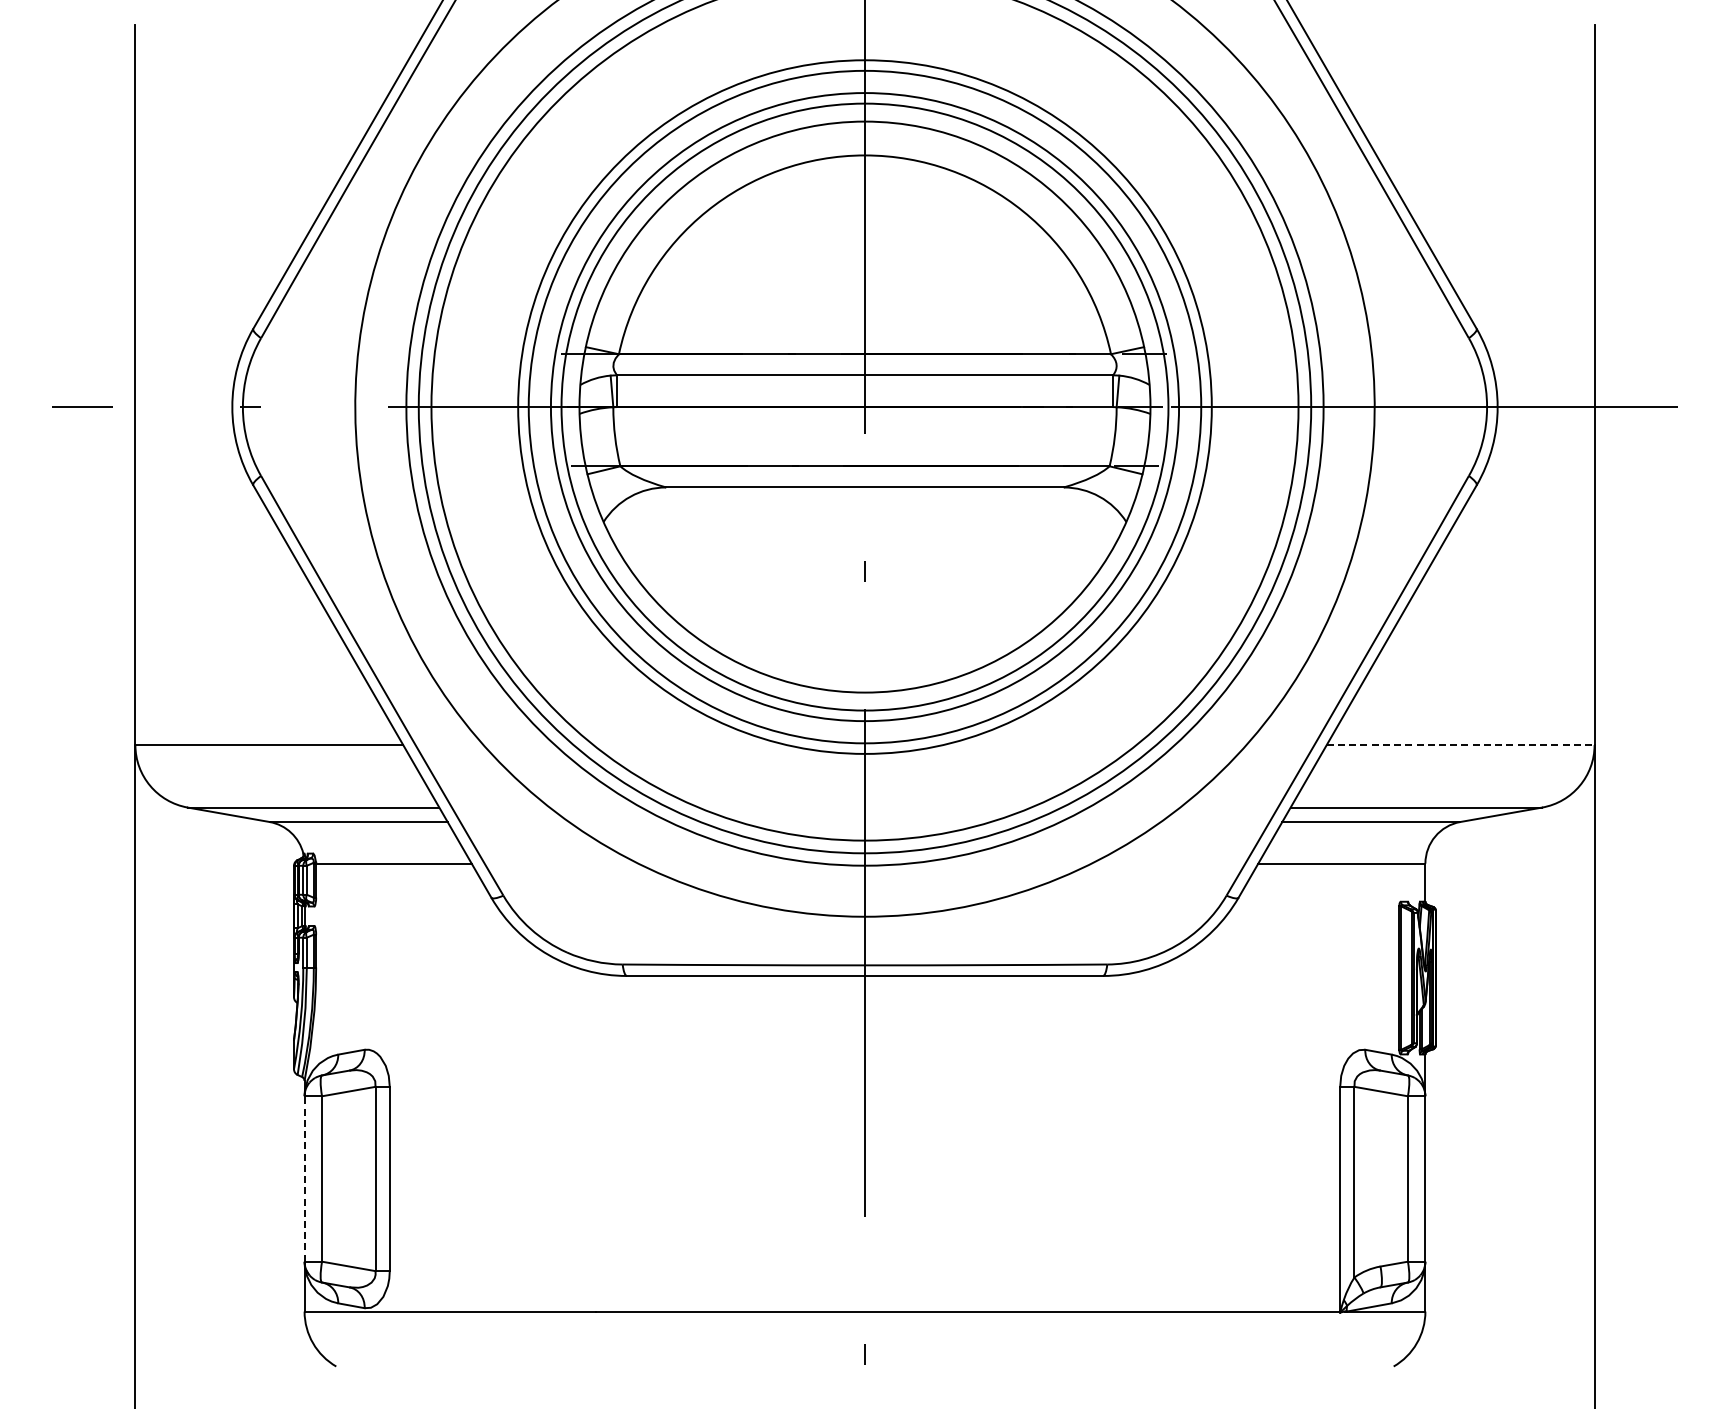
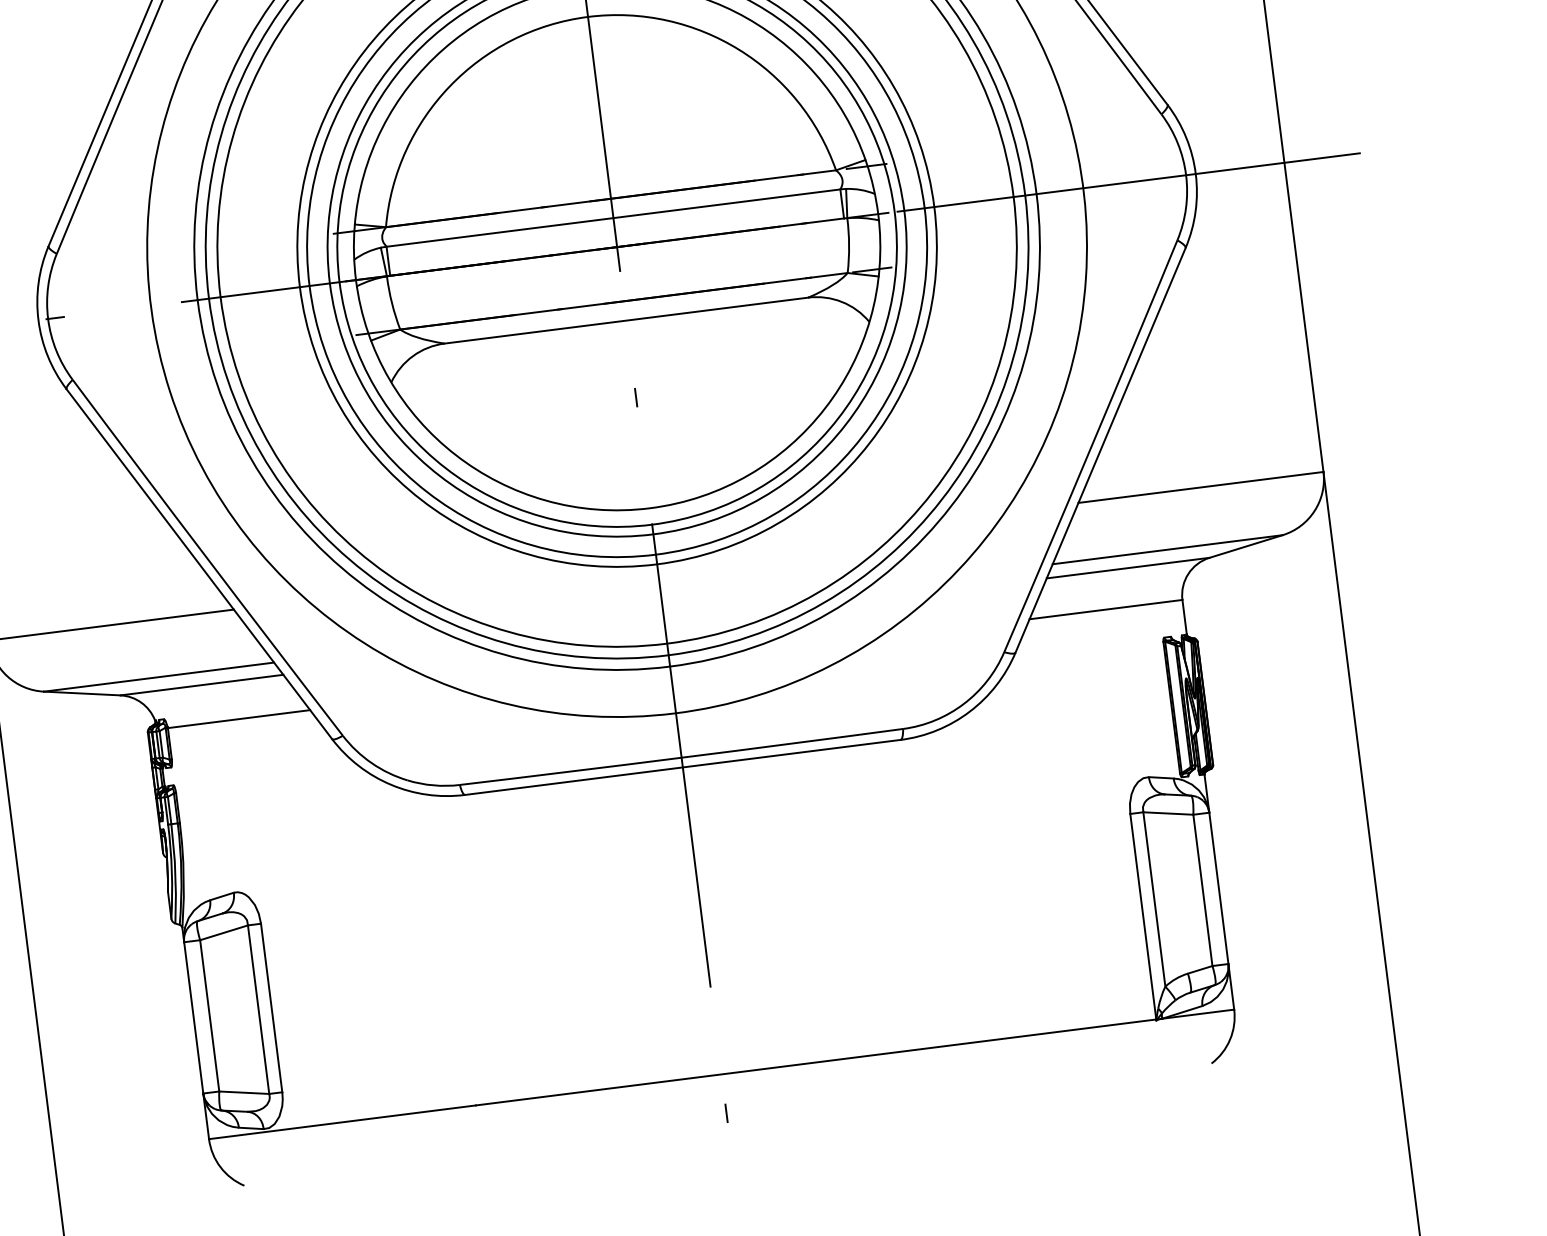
line: (1460, 745) -> (1200, 487), dashed -> solid
line: (304, 1178) -> (193, 1017), dashed -> solid

